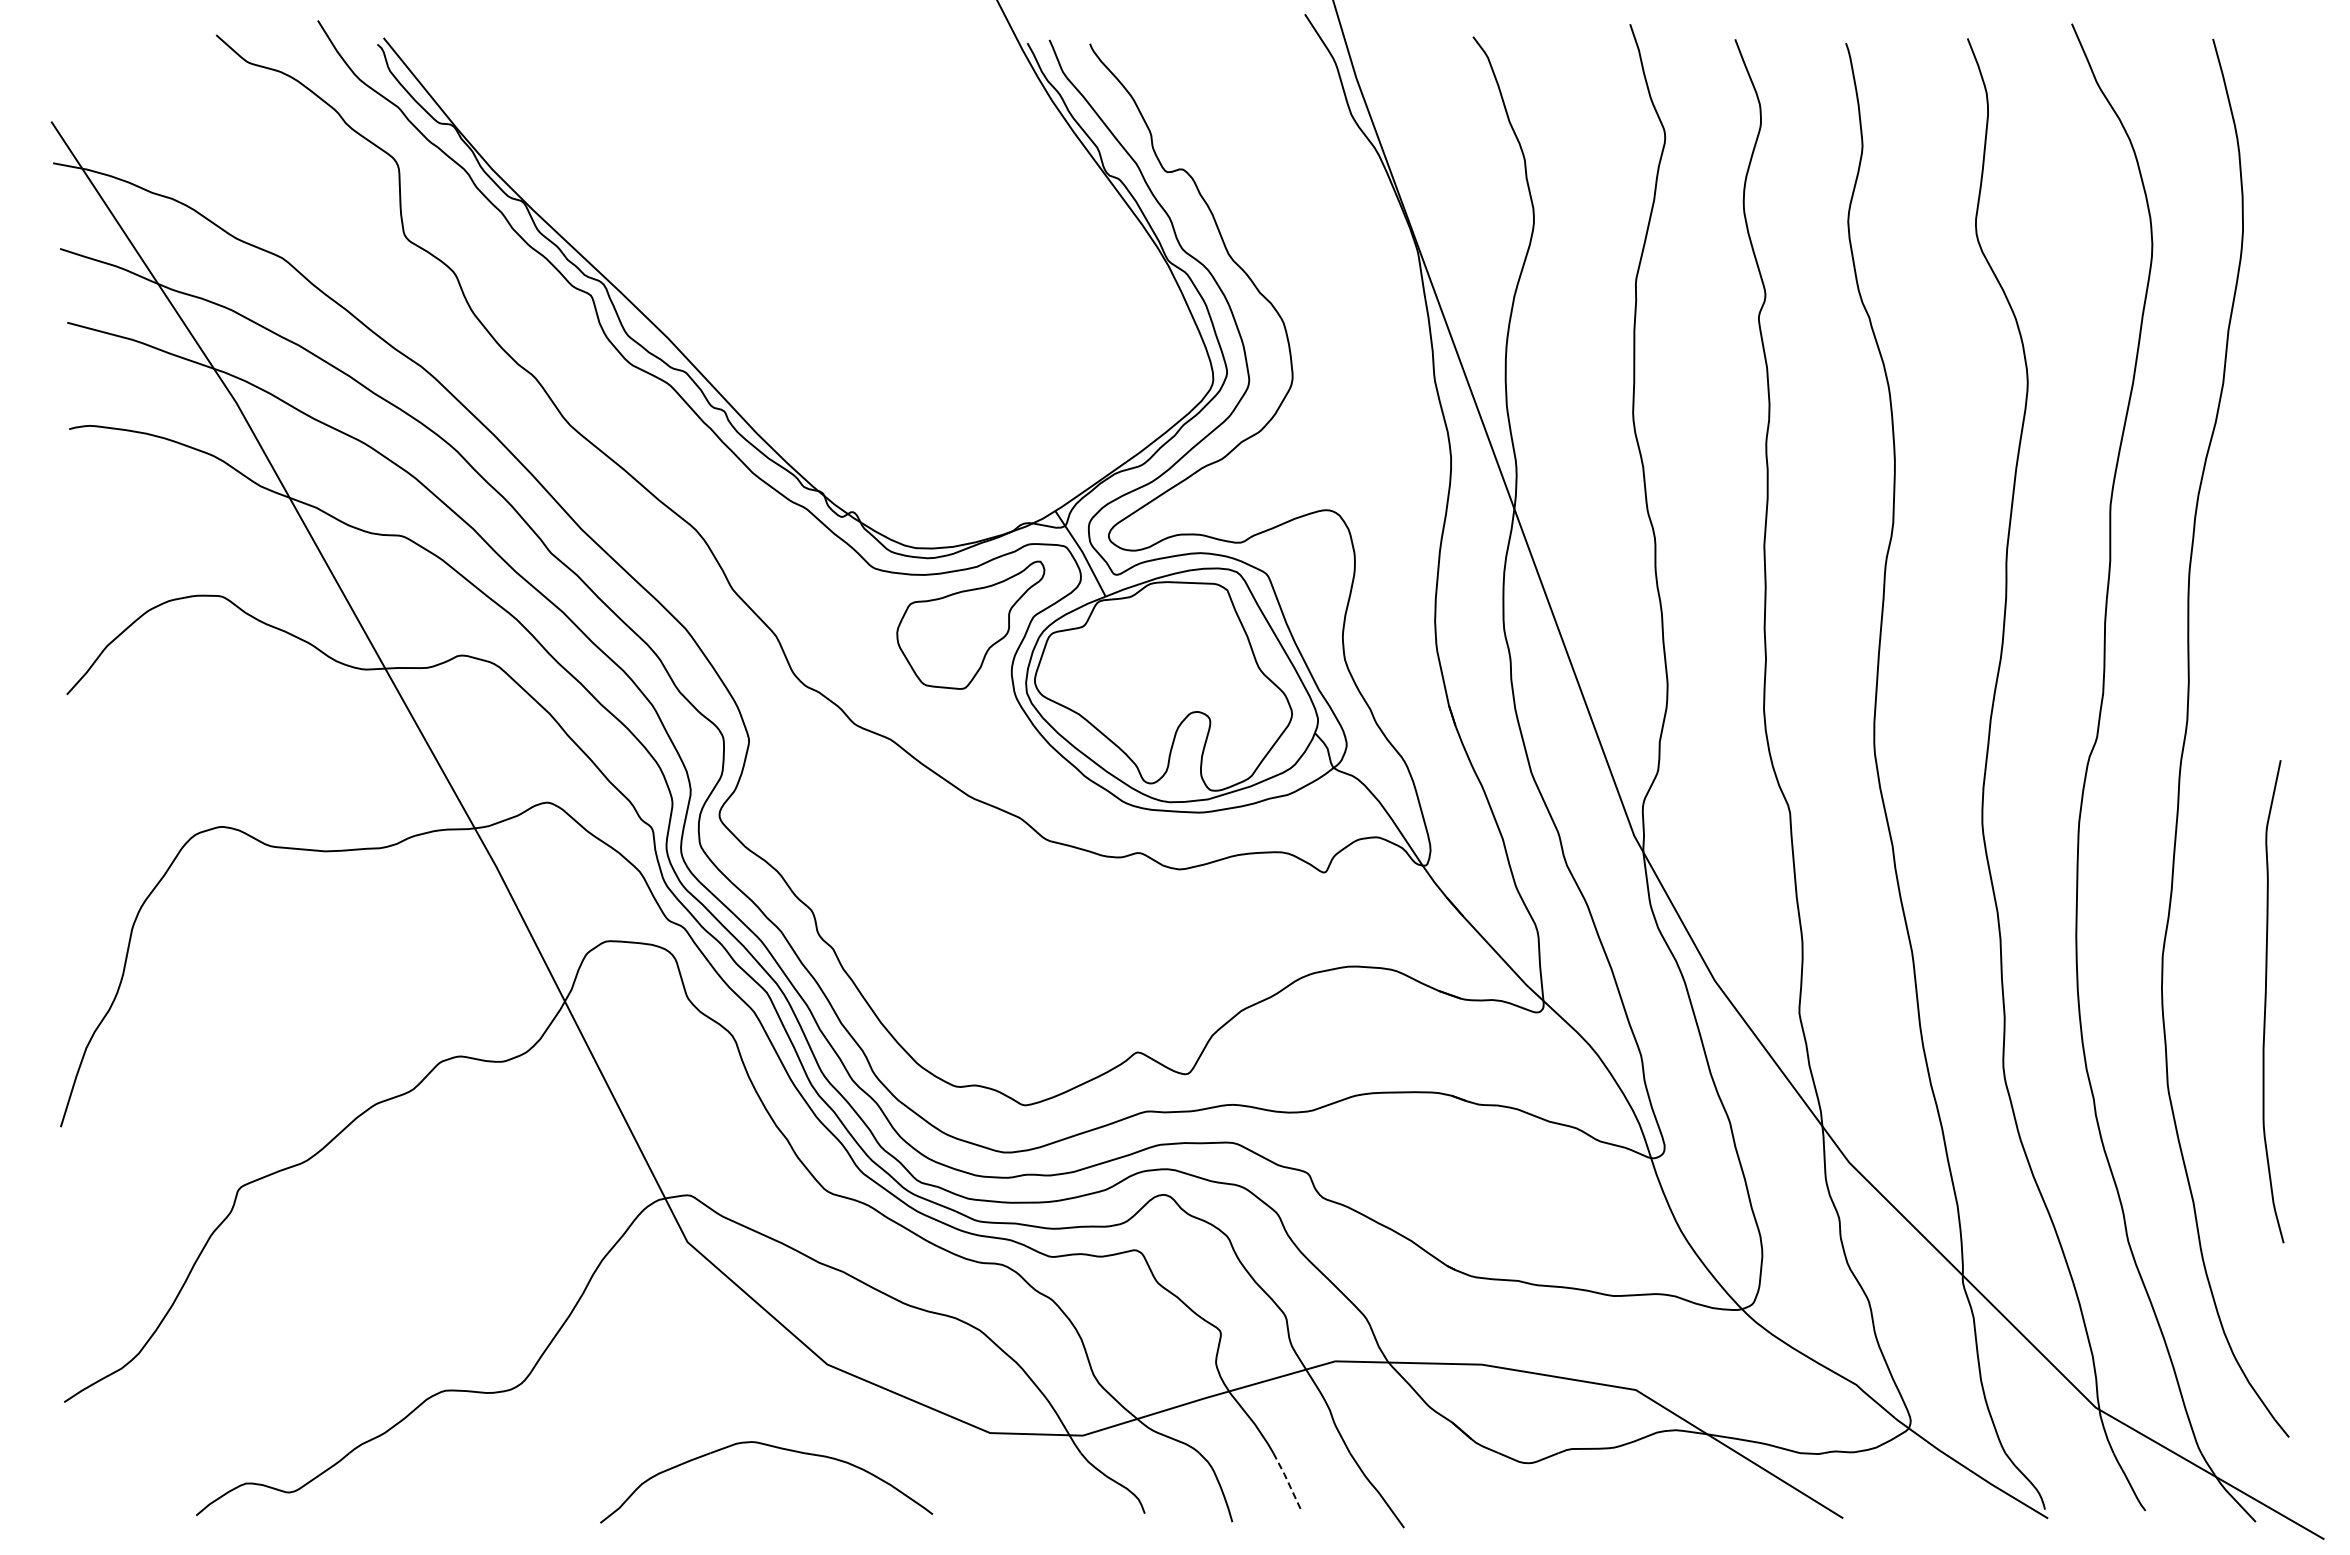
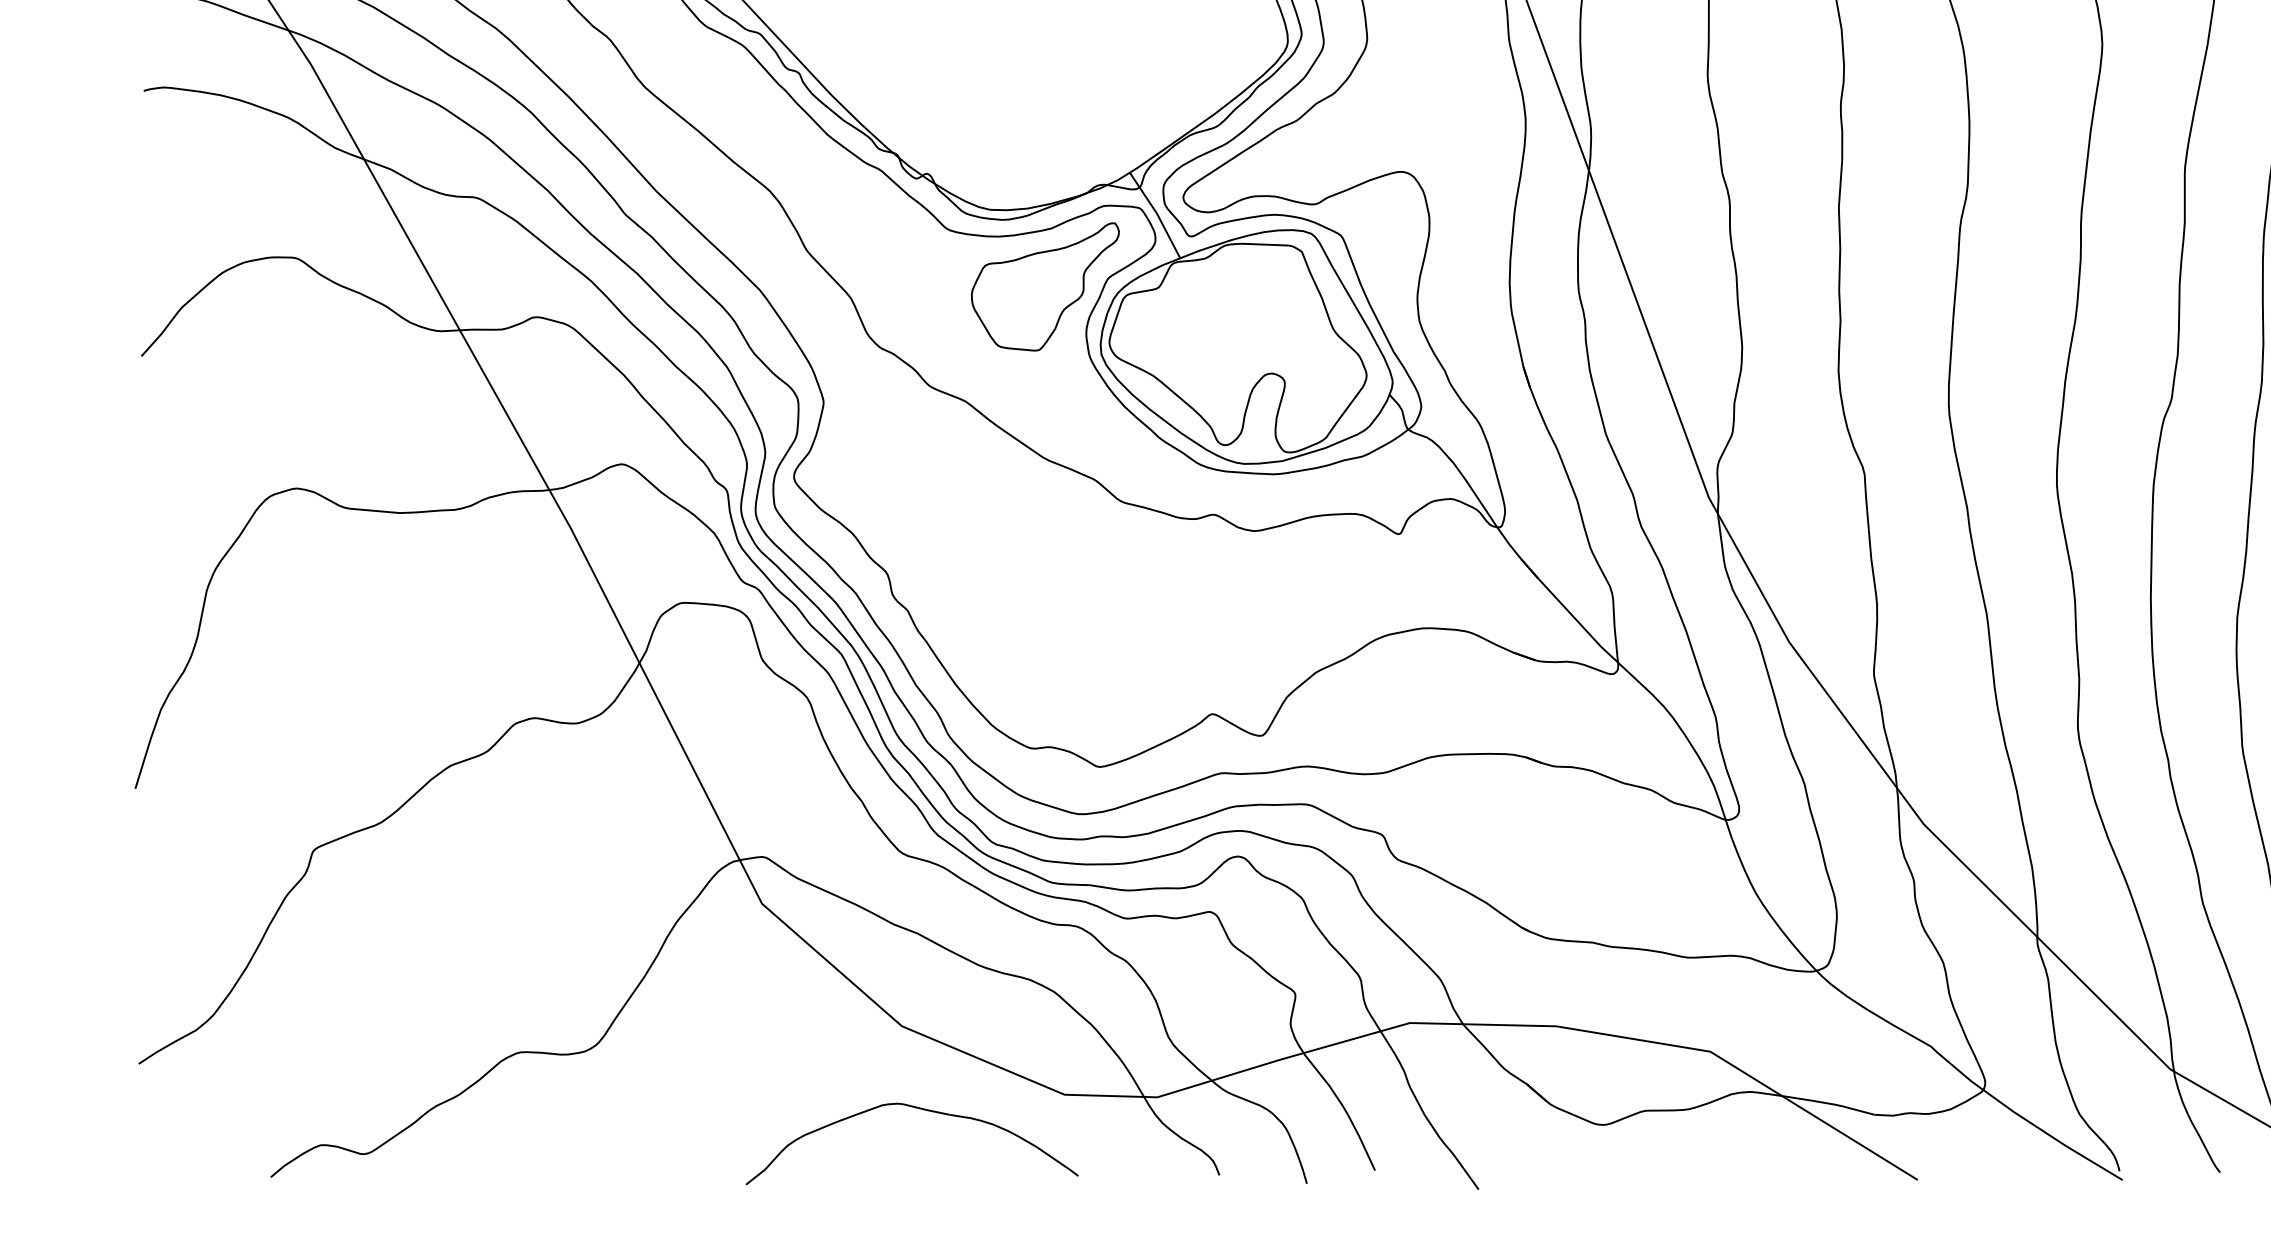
part: (776, 1448) -> (922, 1110), moved
line: (1287, 1480) -> (1362, 1142), dashed -> solid

